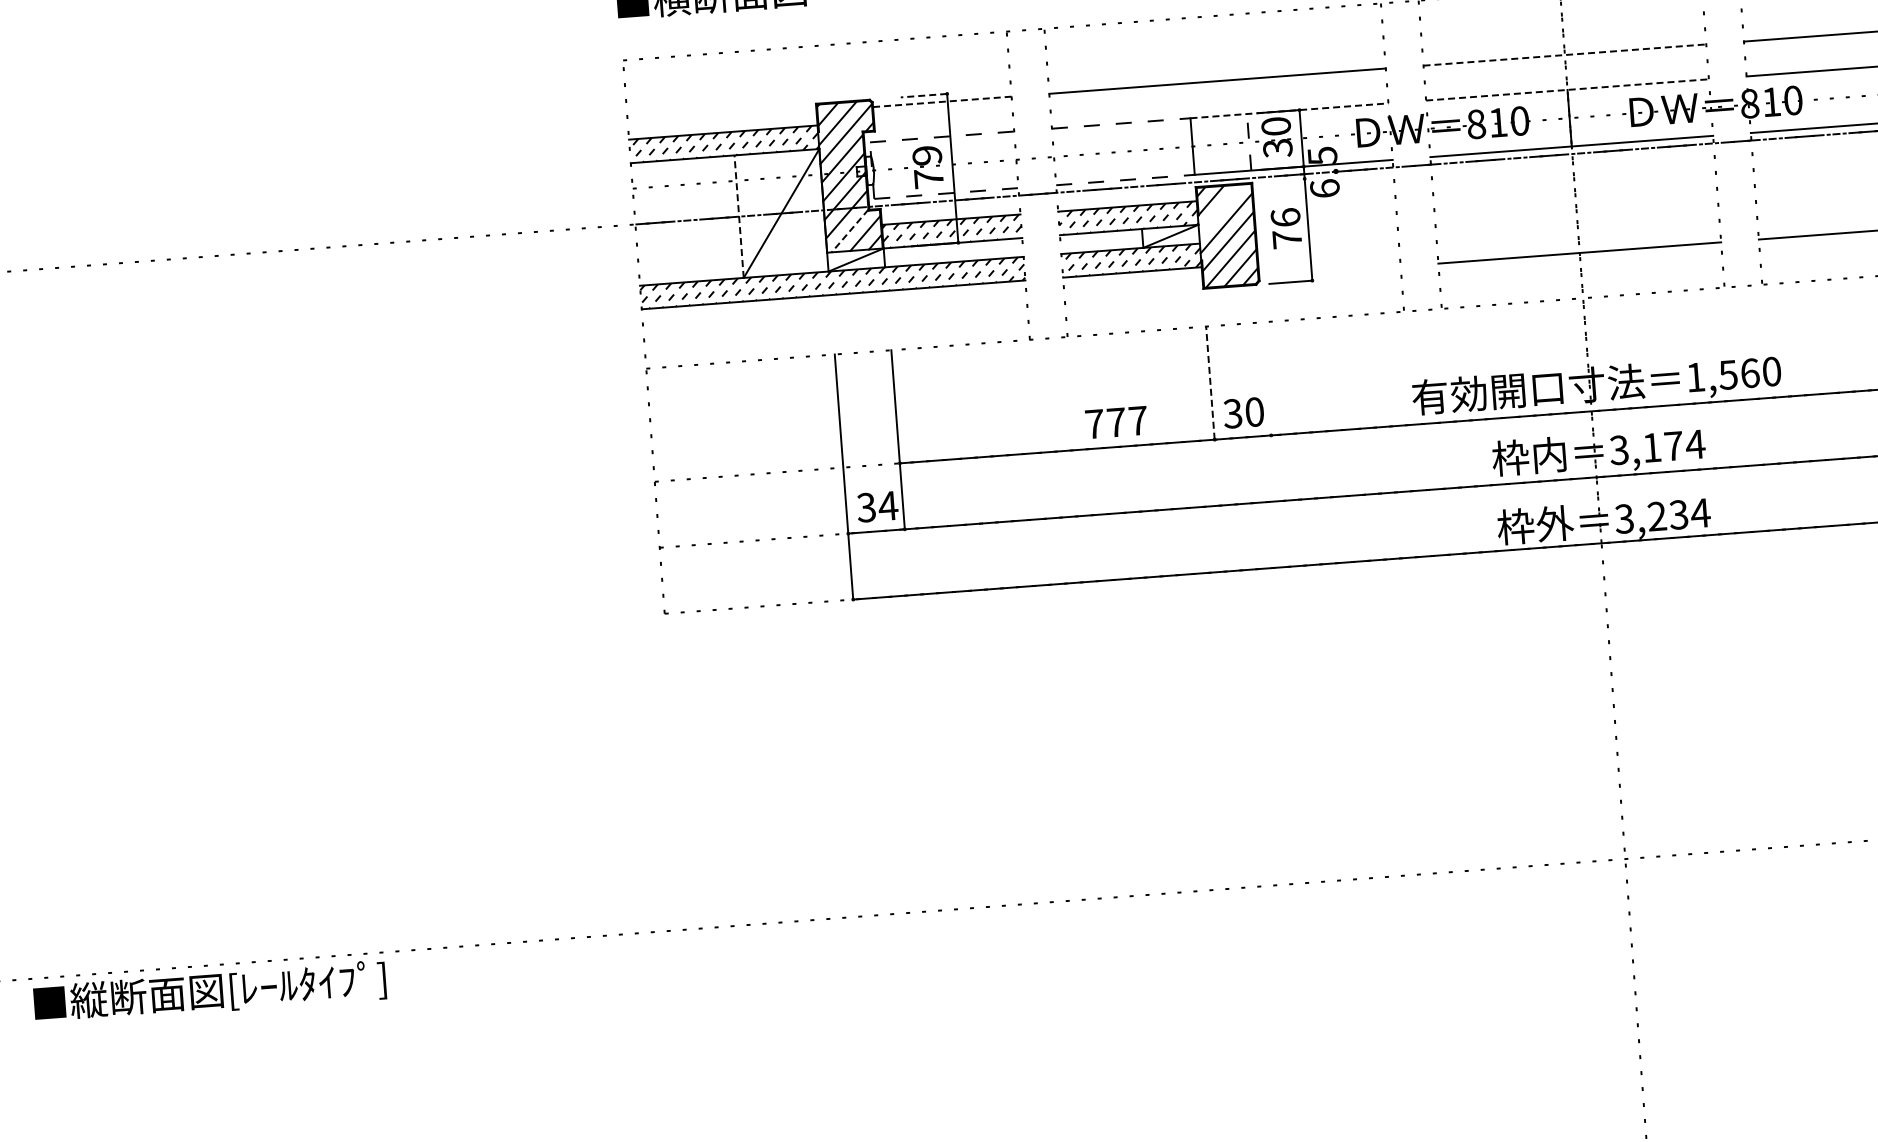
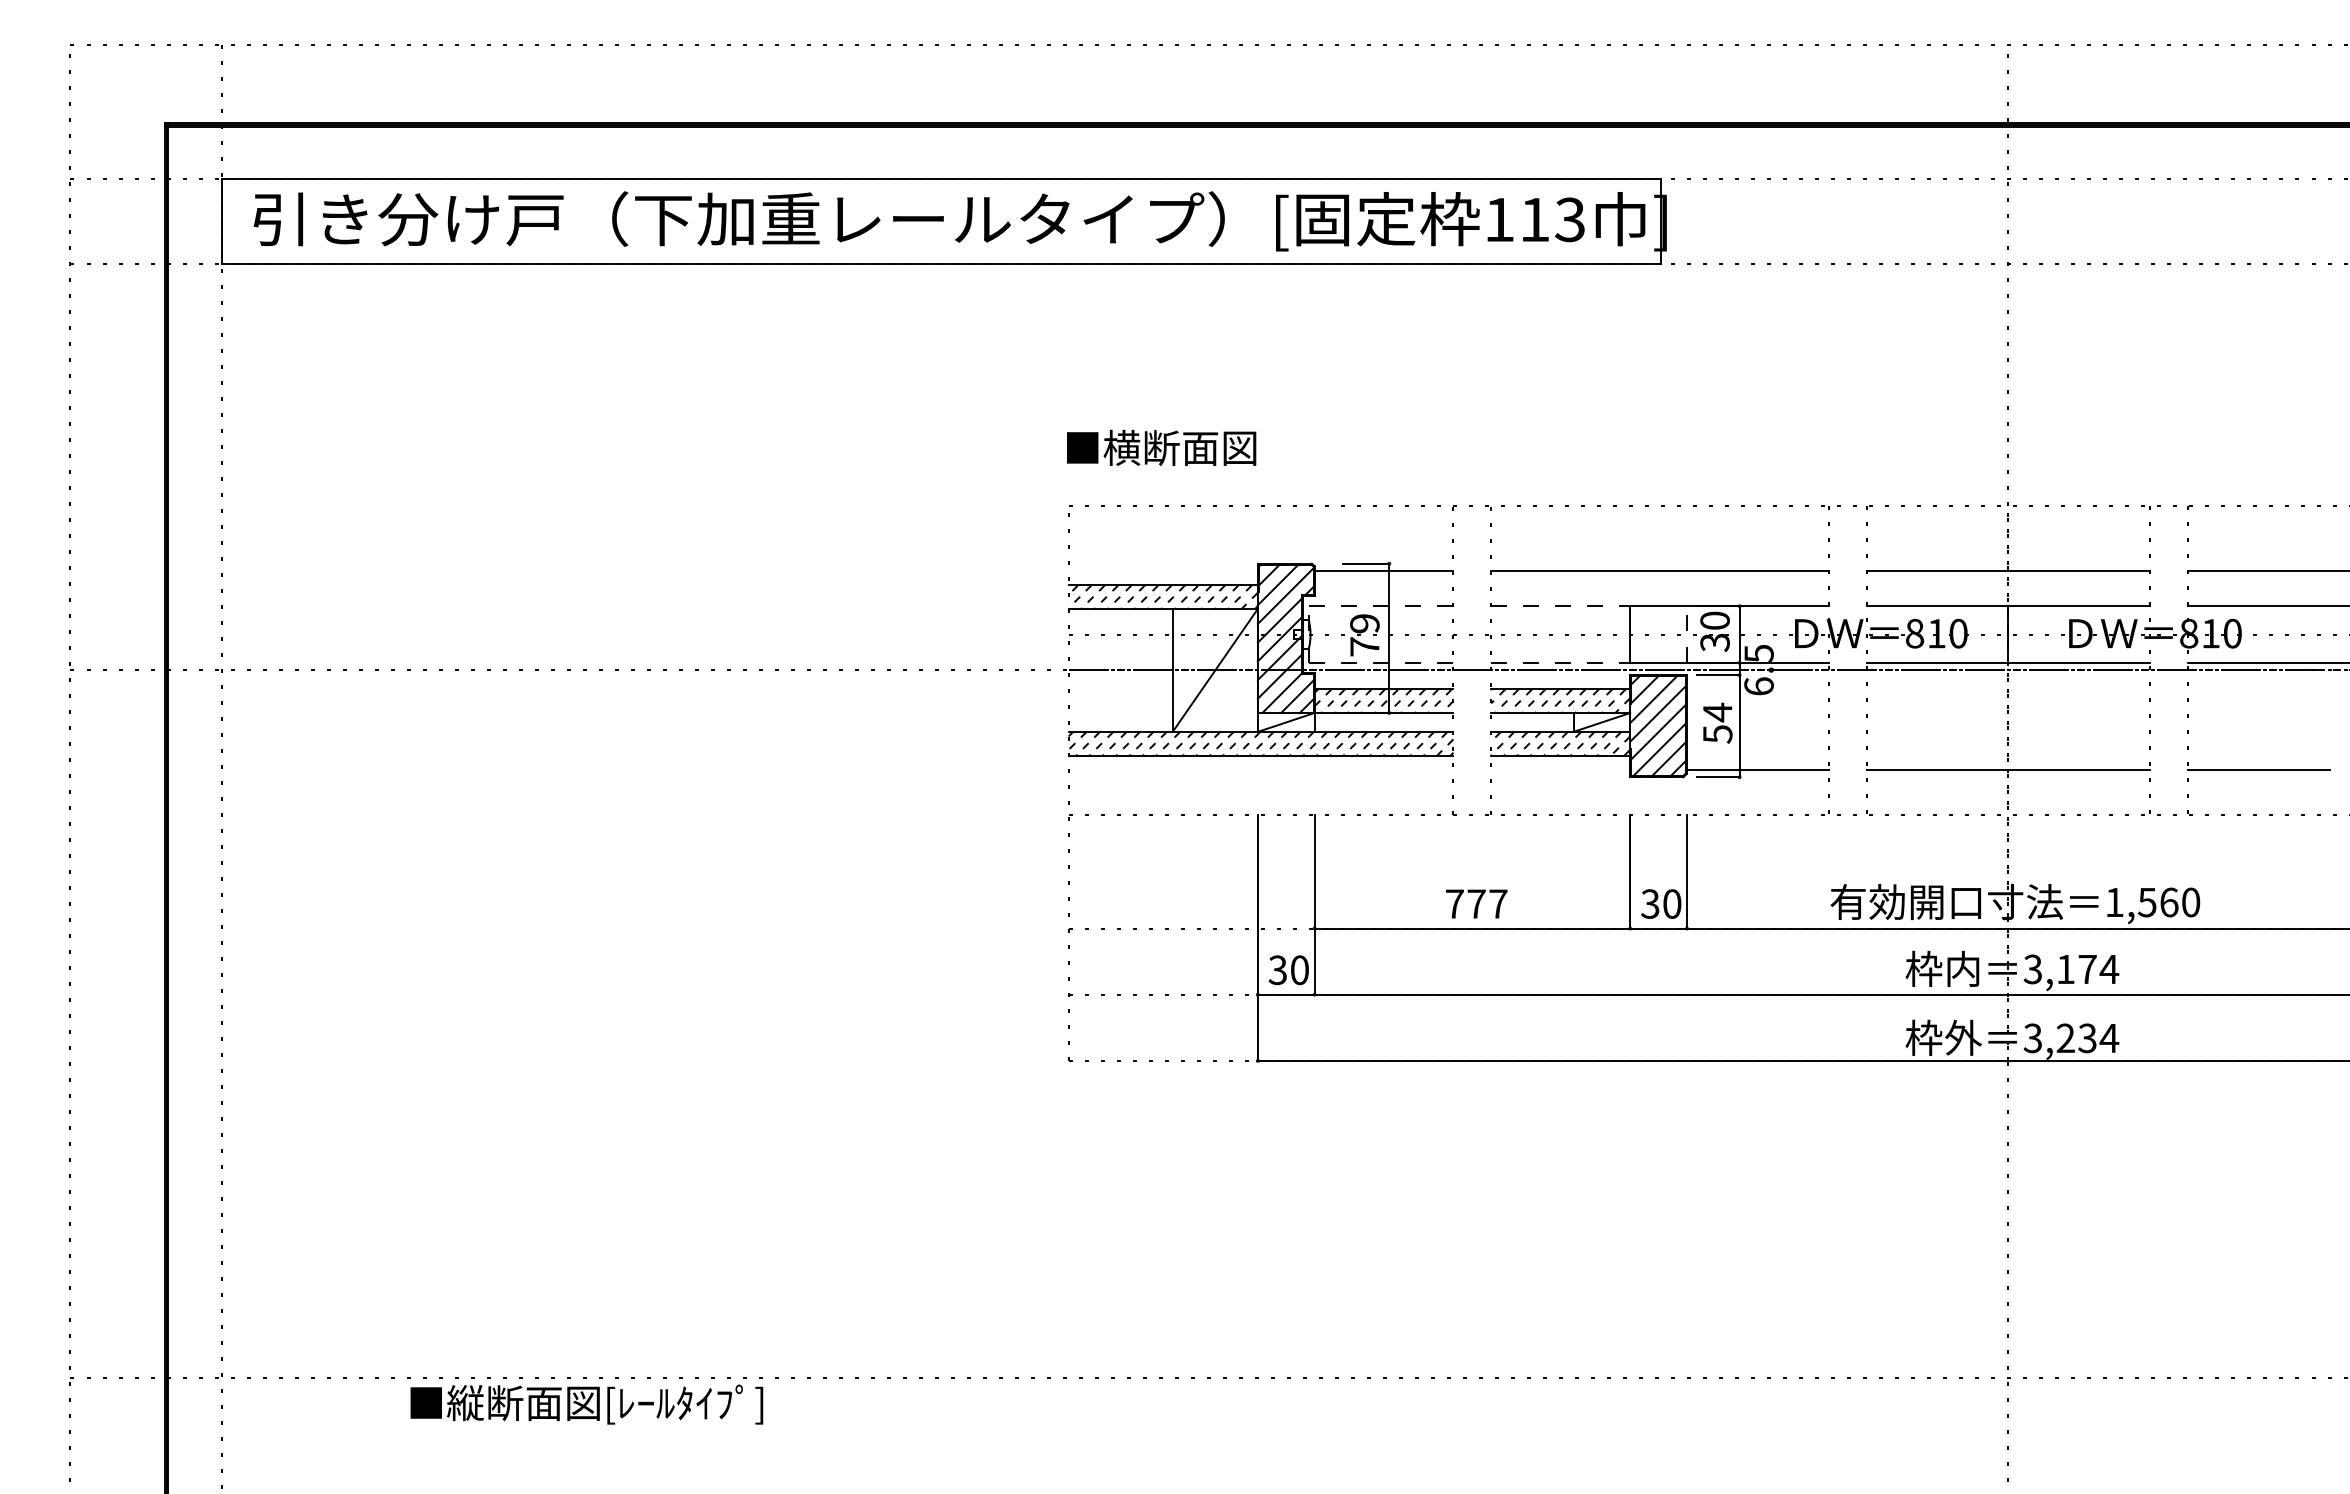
line: (1565, 55) -> (2008, 571), dashed -> solid
line: (1567, 90) -> (2008, 606), dashed -> solid
line: (923, 95) -> (1365, 563), dashed -> solid
line: (942, 102) -> (1384, 571), dashed -> solid
line: (1289, 111) -> (1729, 606), dashed -> solid
line: (1282, 180) -> (1717, 675), added
line: (1220, 209) -> (1653, 699), added
line: (738, 215) -> (1172, 669), dashed -> solid
text: (1286, 227) -> (1717, 722), 76 -> 54
line: (849, 231) -> (1281, 693), dashed -> solid
line: (1329, 271) -> (1757, 769), added
line: (1266, 378) -> (1686, 871), added
line: (1210, 382) -> (1630, 871), dashed -> solid
text: (1116, 421) -> (1476, 903), moved
text: (888, 506) -> (1299, 970), 34 -> 30

